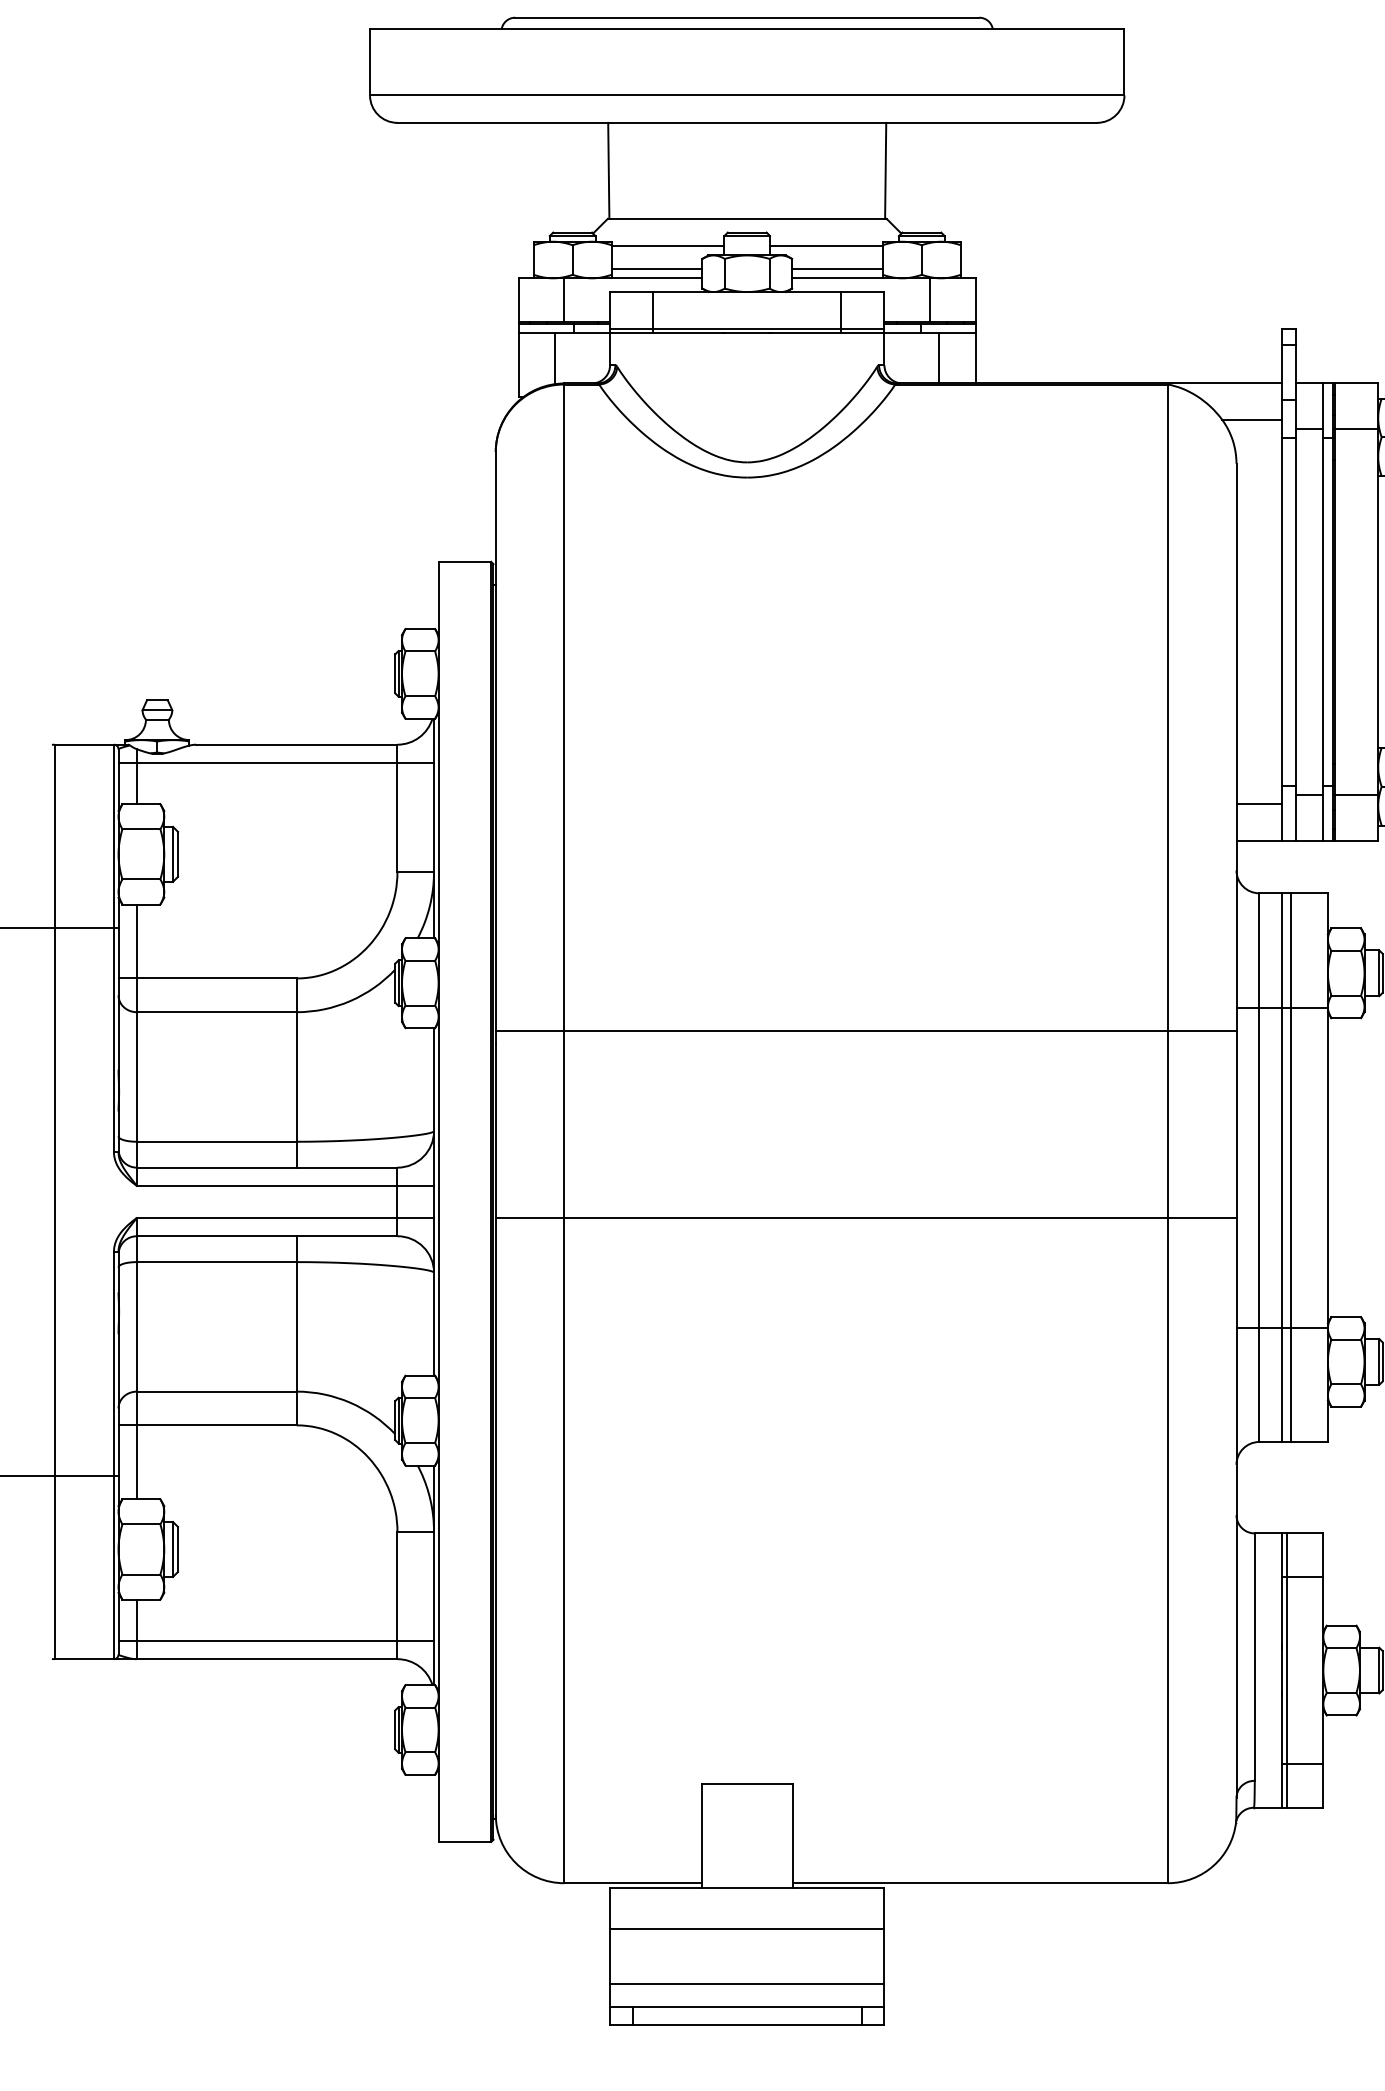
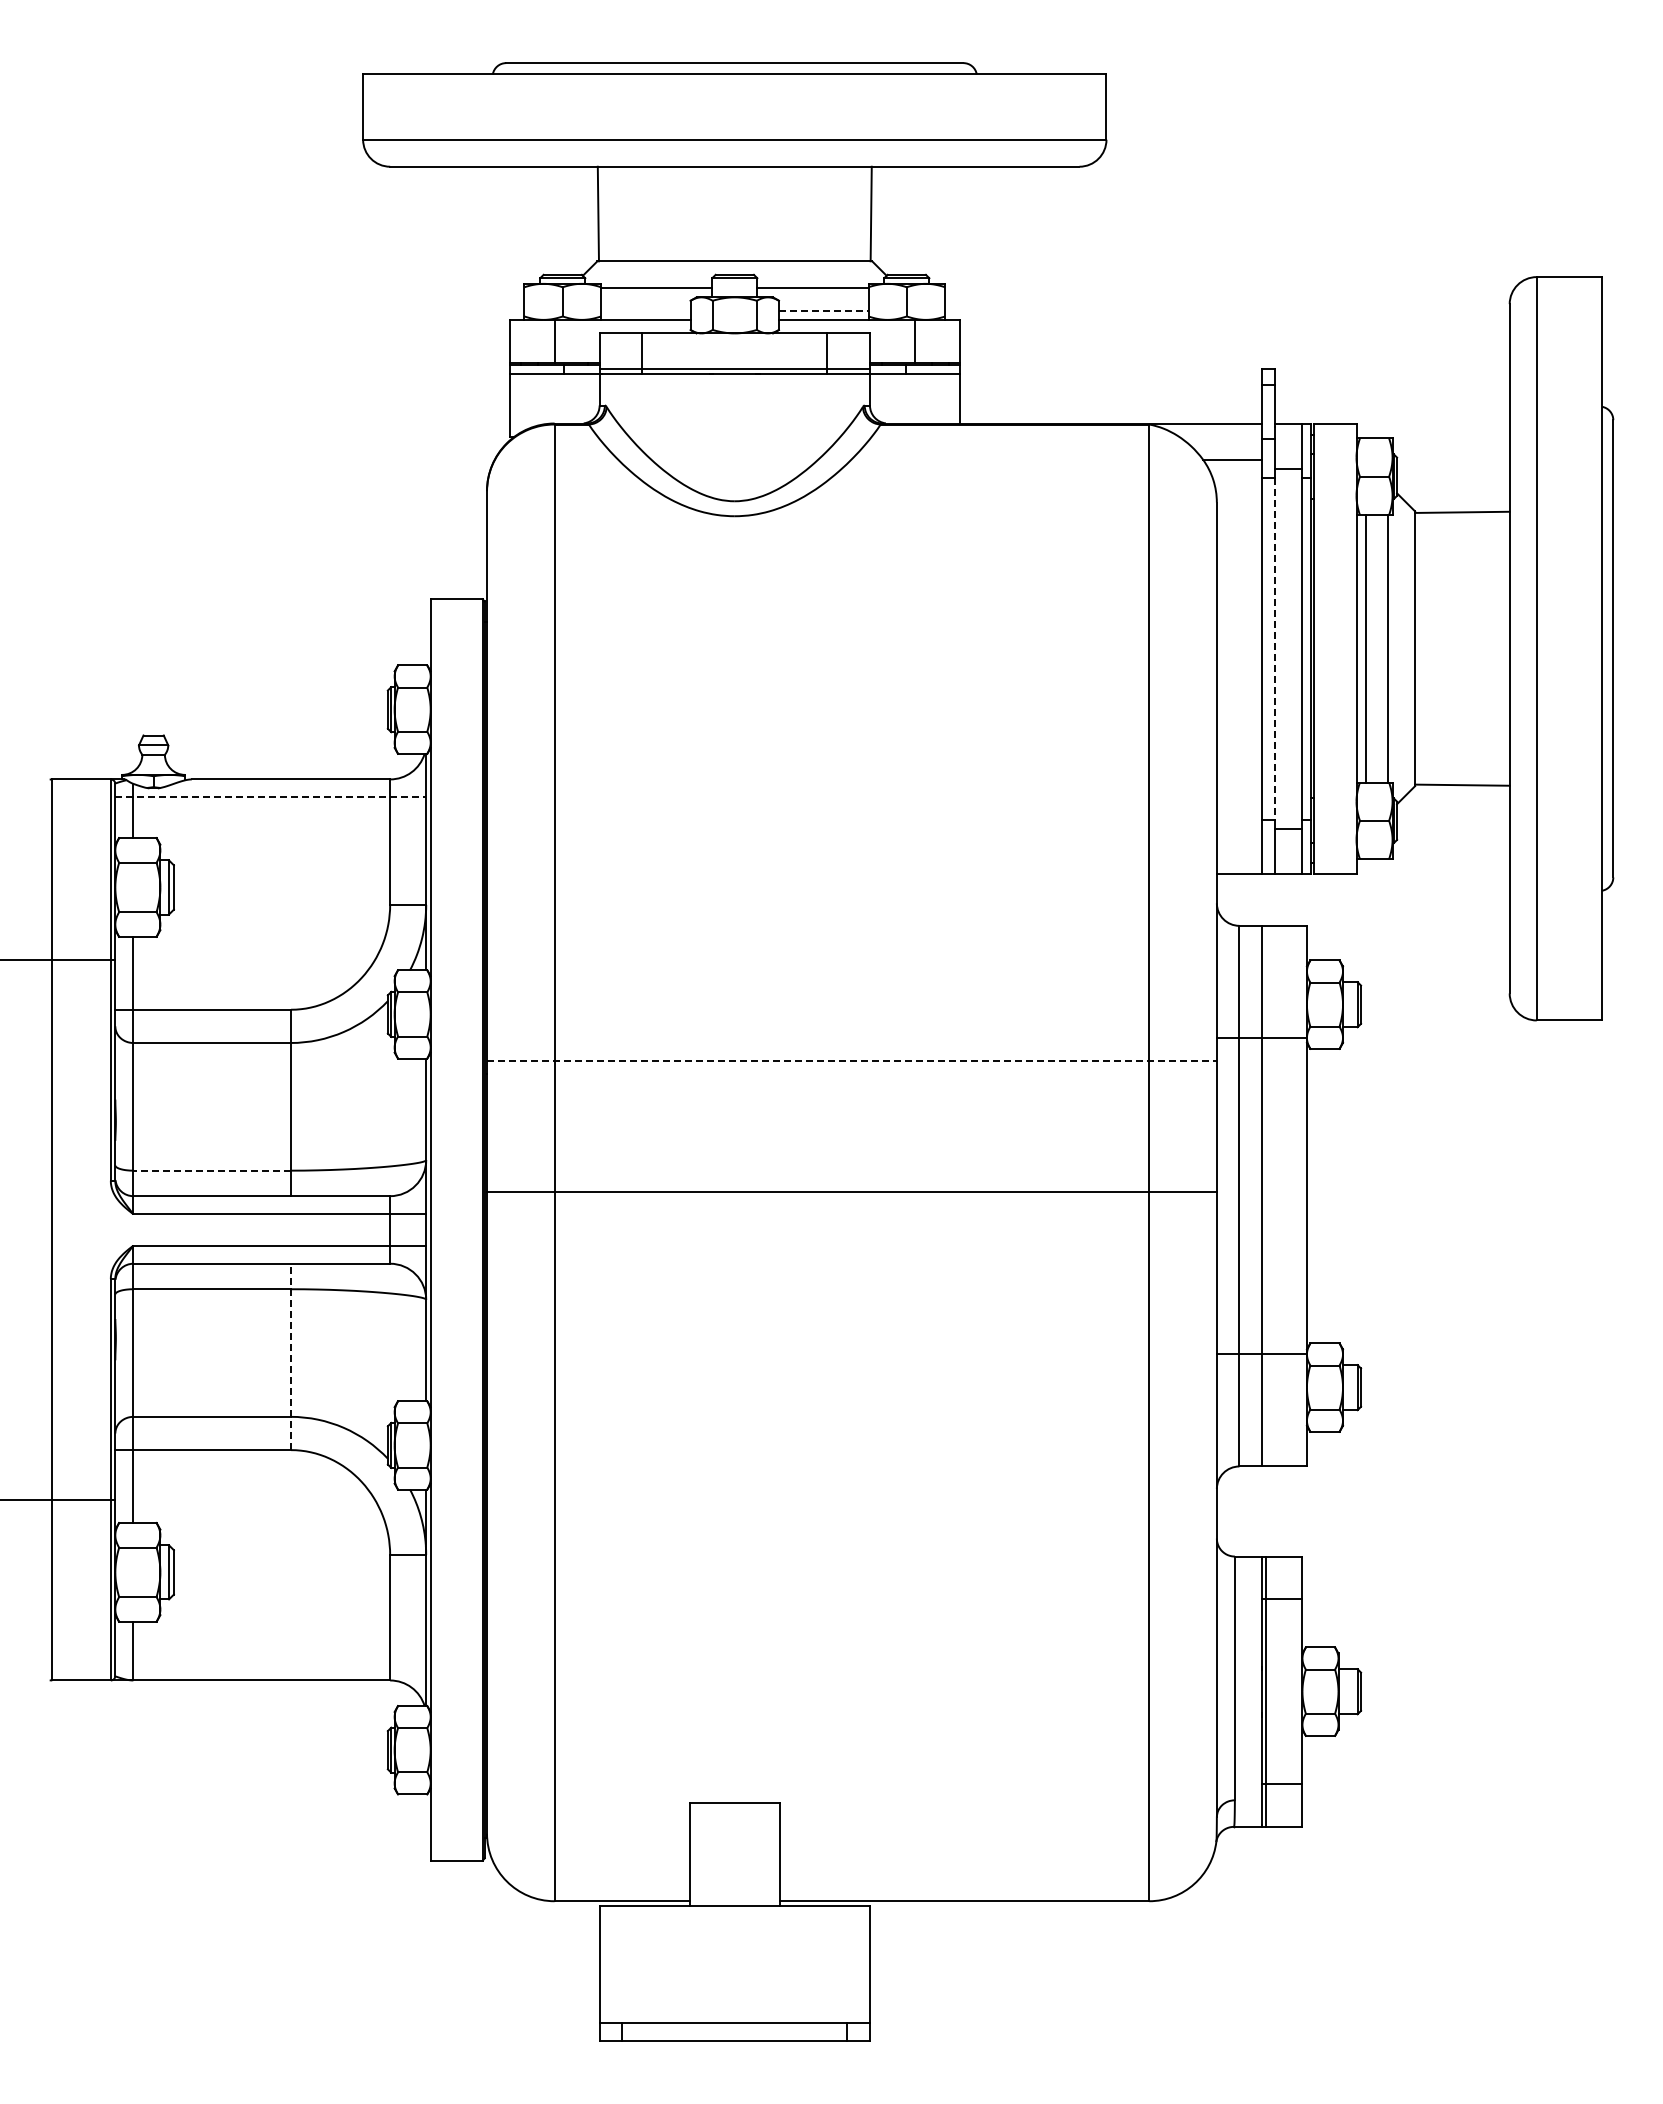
line: (656, 268) -> (645, 310), removed
line: (837, 268) -> (823, 310), solid -> dashed
line: (555, 358) -> (545, 398), removed
line: (939, 358) -> (924, 398), removed
line: (1355, 429) -> (1334, 468), removed
line: (1296, 612) -> (1275, 649), solid -> dashed
line: (277, 763) -> (271, 797), solid -> dashed
line: (1355, 795) -> (1334, 829), removed
line: (1258, 804) -> (1238, 838), removed
line: (865, 1030) -> (851, 1061), solid -> dashed
line: (217, 1141) -> (212, 1170), solid -> dashed
line: (1290, 1166) -> (1270, 1195), removed
line: (865, 1217) -> (851, 1191), moved
line: (297, 1330) -> (291, 1356), solid -> dashed
line: (276, 1640) -> (270, 1662), removed
line: (746, 1929) -> (734, 1946), removed
line: (746, 1983) -> (734, 2000), removed

